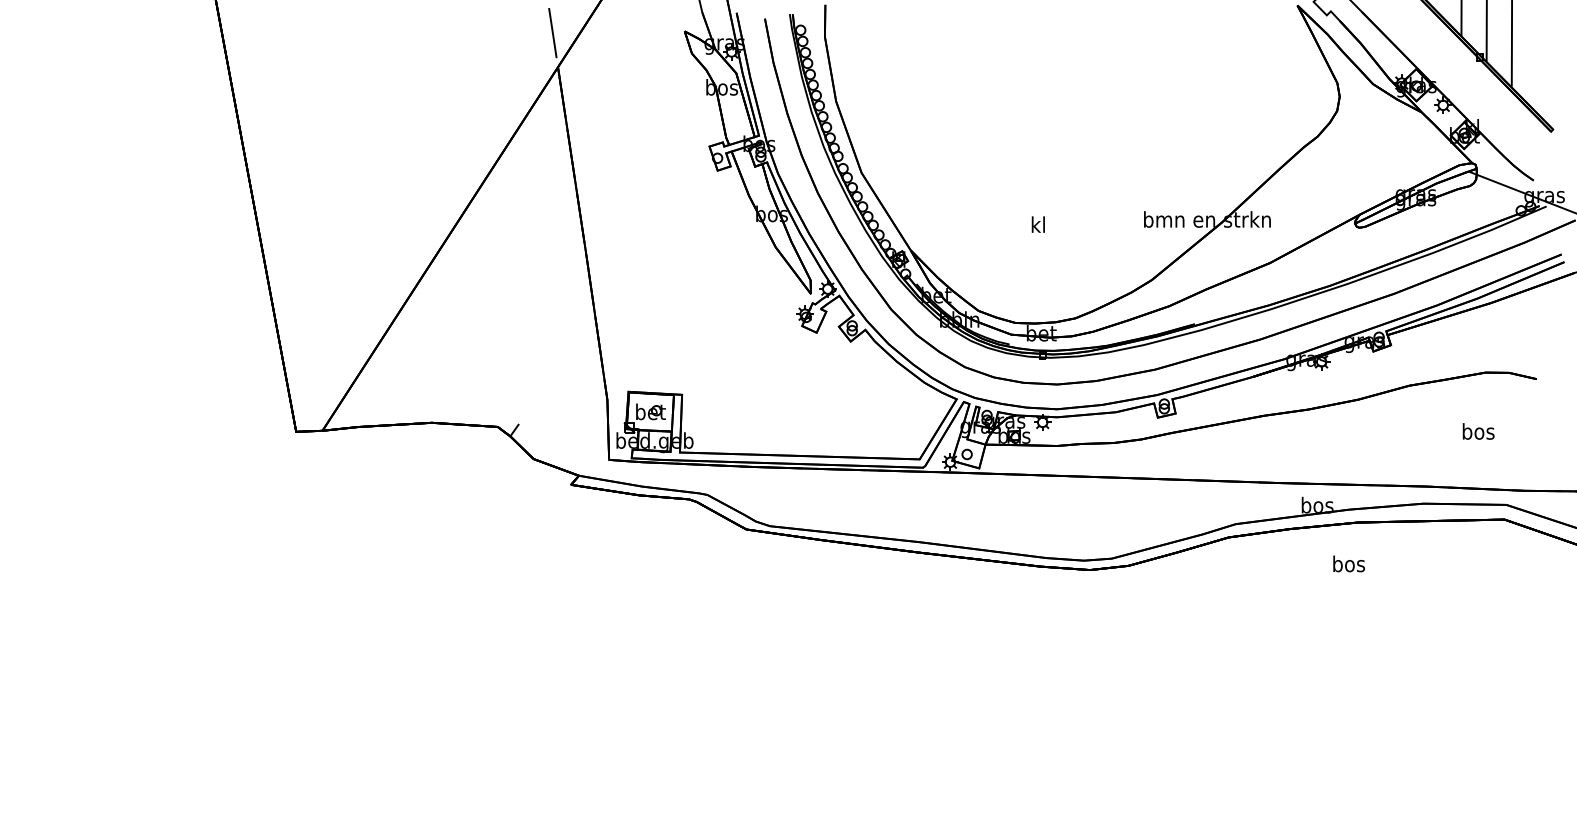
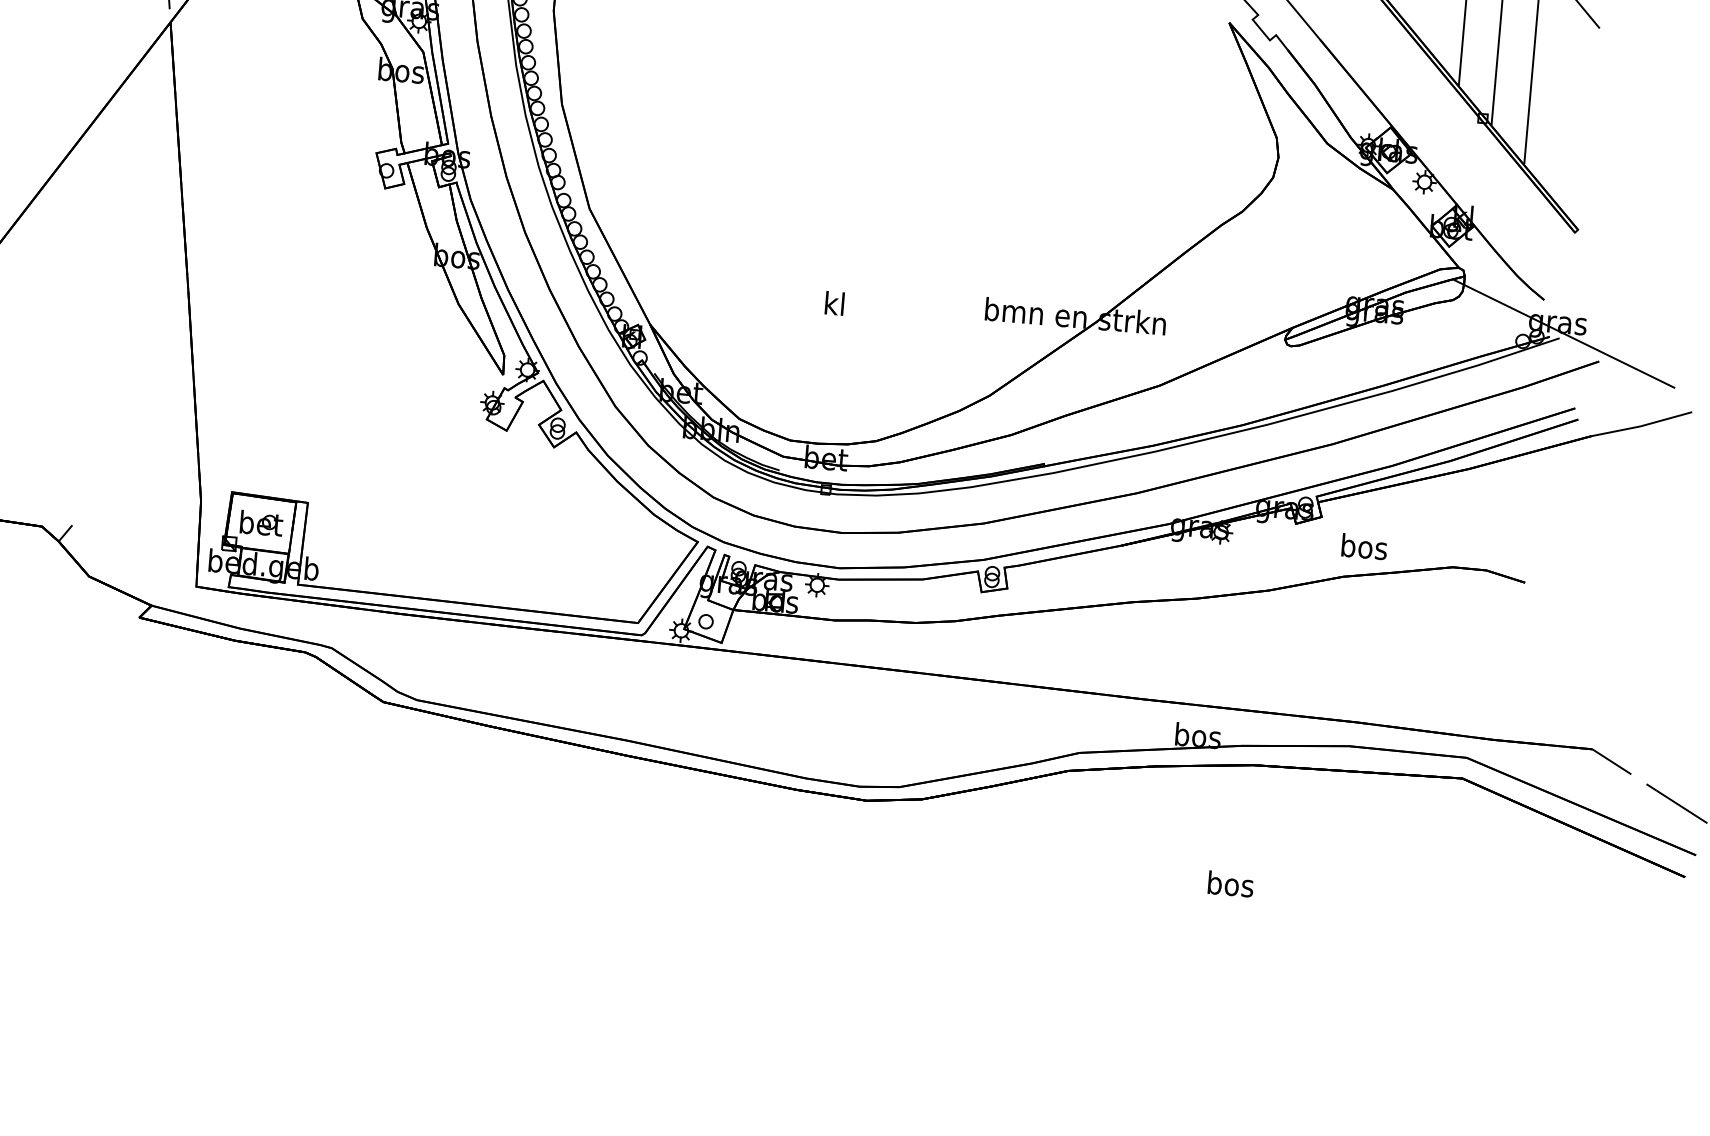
text: (1478, 431) -> (1364, 546), moved
text: (1348, 563) -> (1230, 883), moved

